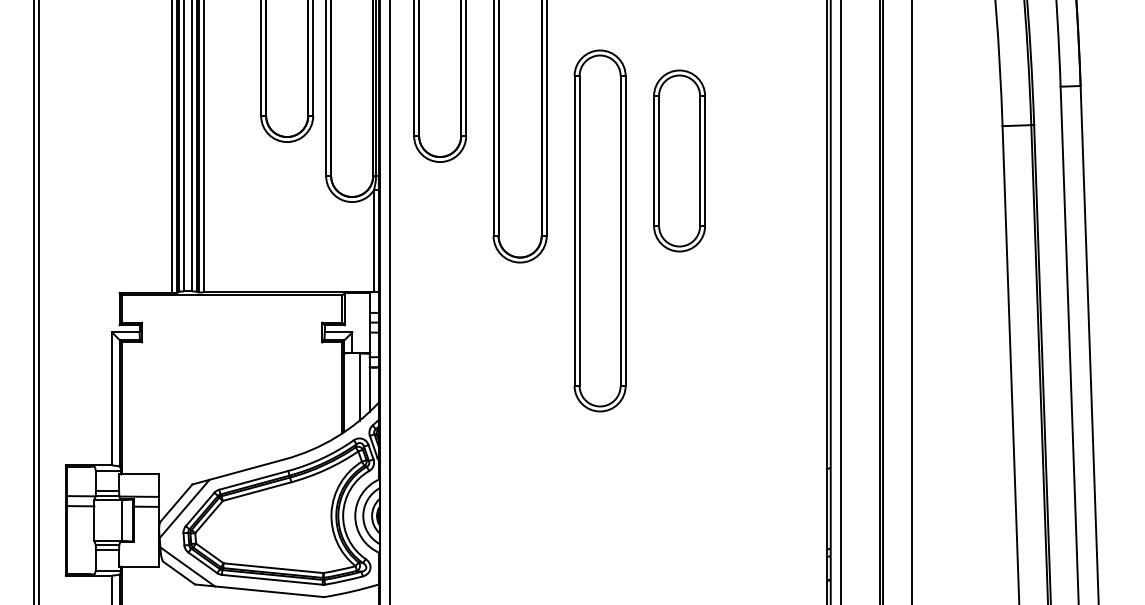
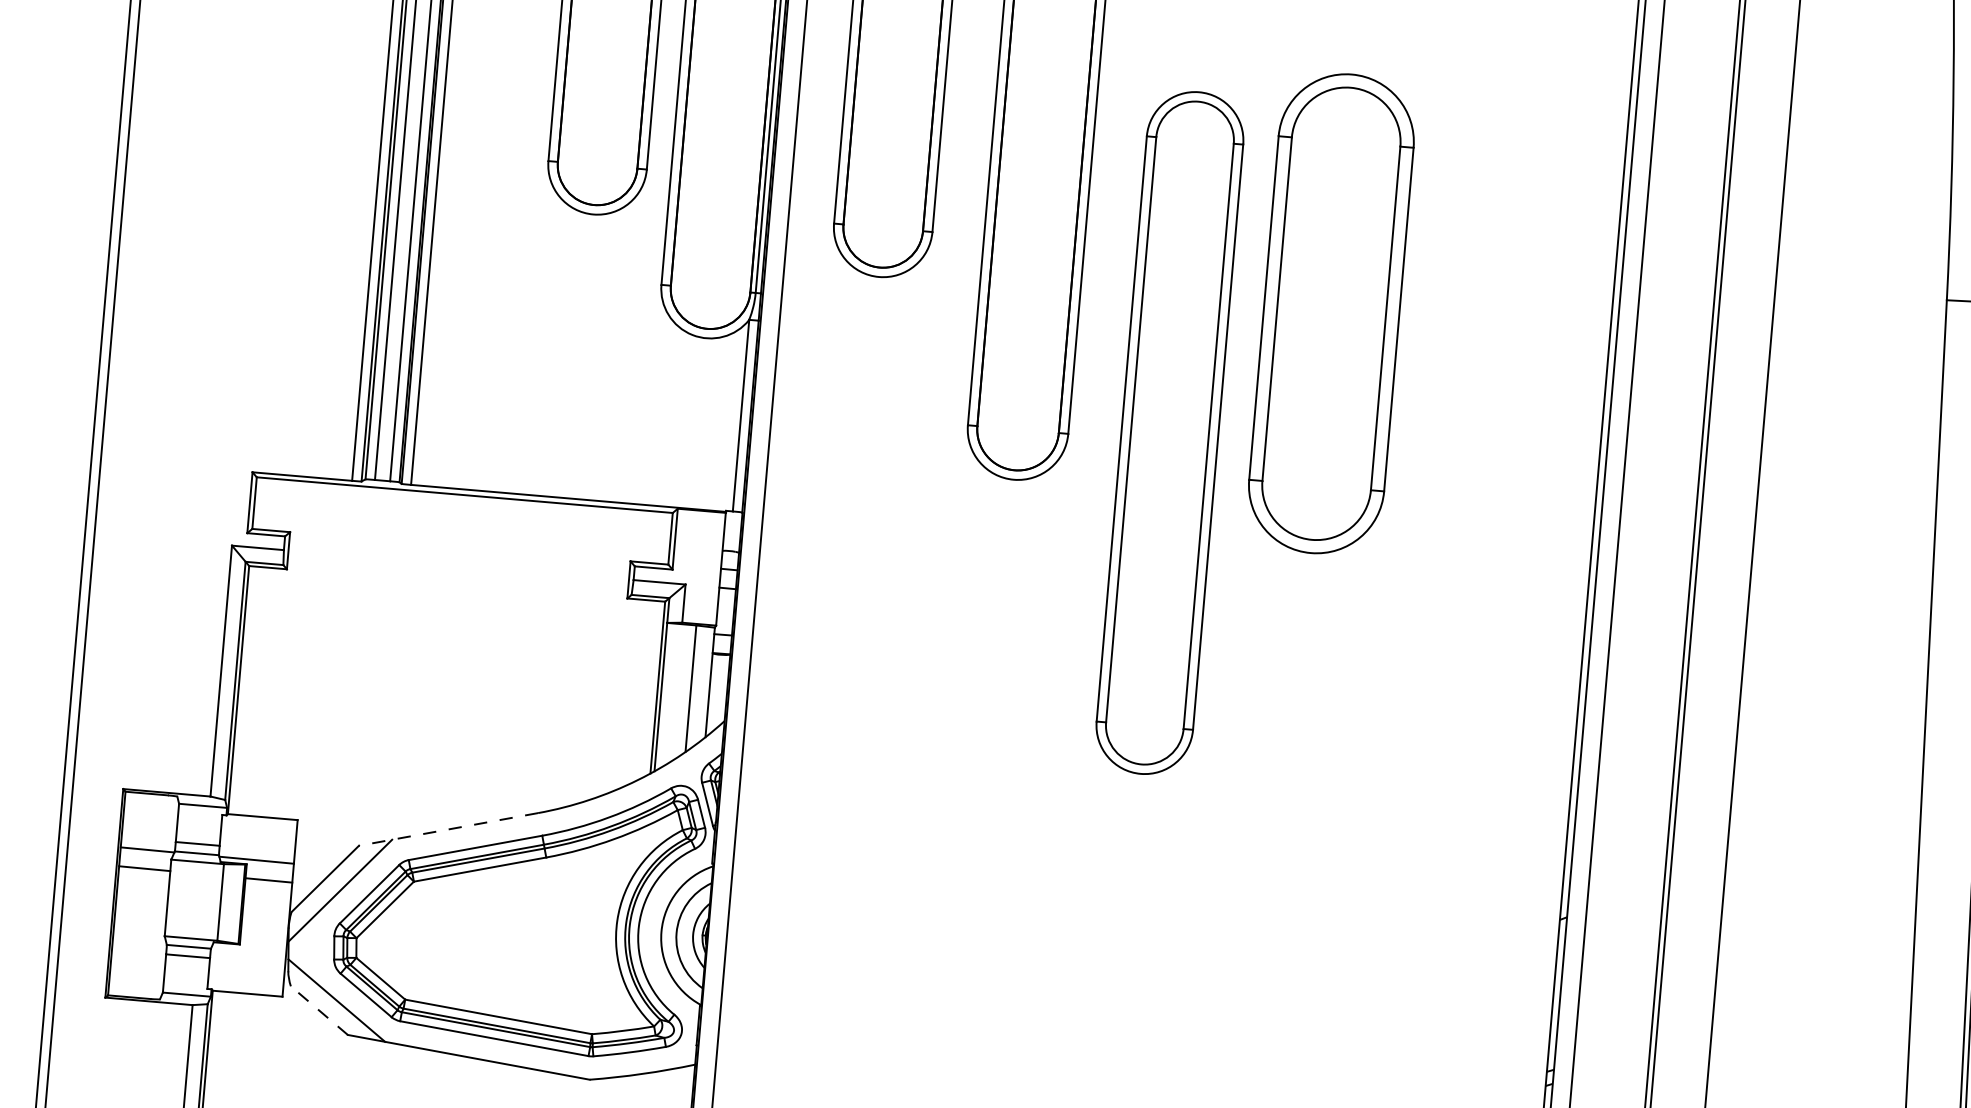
part: (679, 160) -> (1331, 312), size x1.4
line: (238, 472) -> (448, 830), solid -> dashed
line: (179, 572) -> (320, 1009), solid -> dashed

